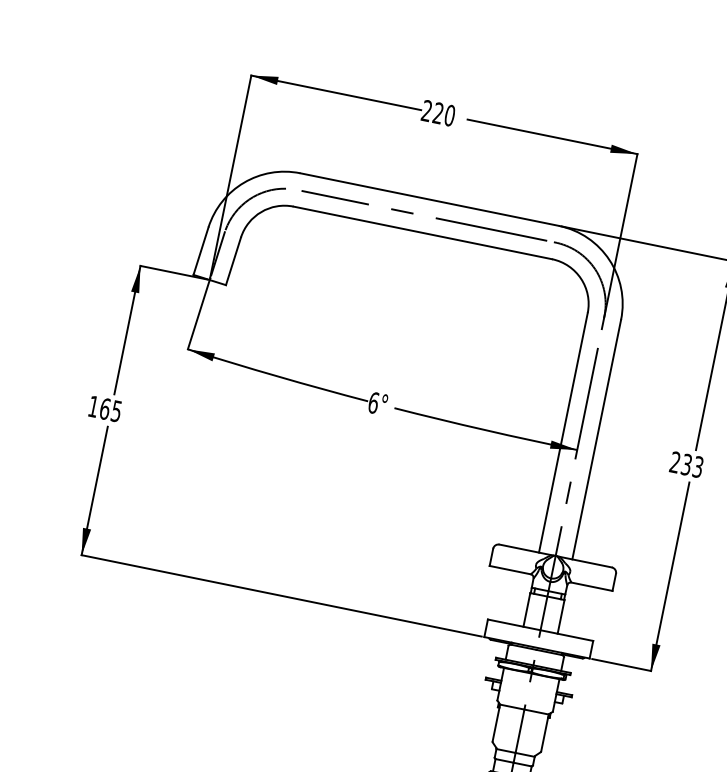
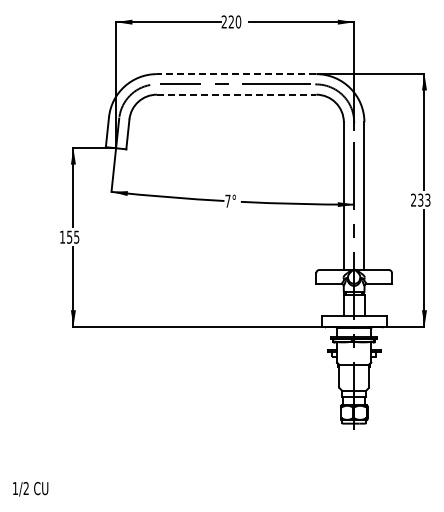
line: (429, 200) -> (236, 74), solid -> dashed
line: (422, 232) -> (236, 94), solid -> dashed
text: (373, 401) -> (227, 200), 6° -> 7°
text: (105, 407) -> (69, 236), 165 -> 155

